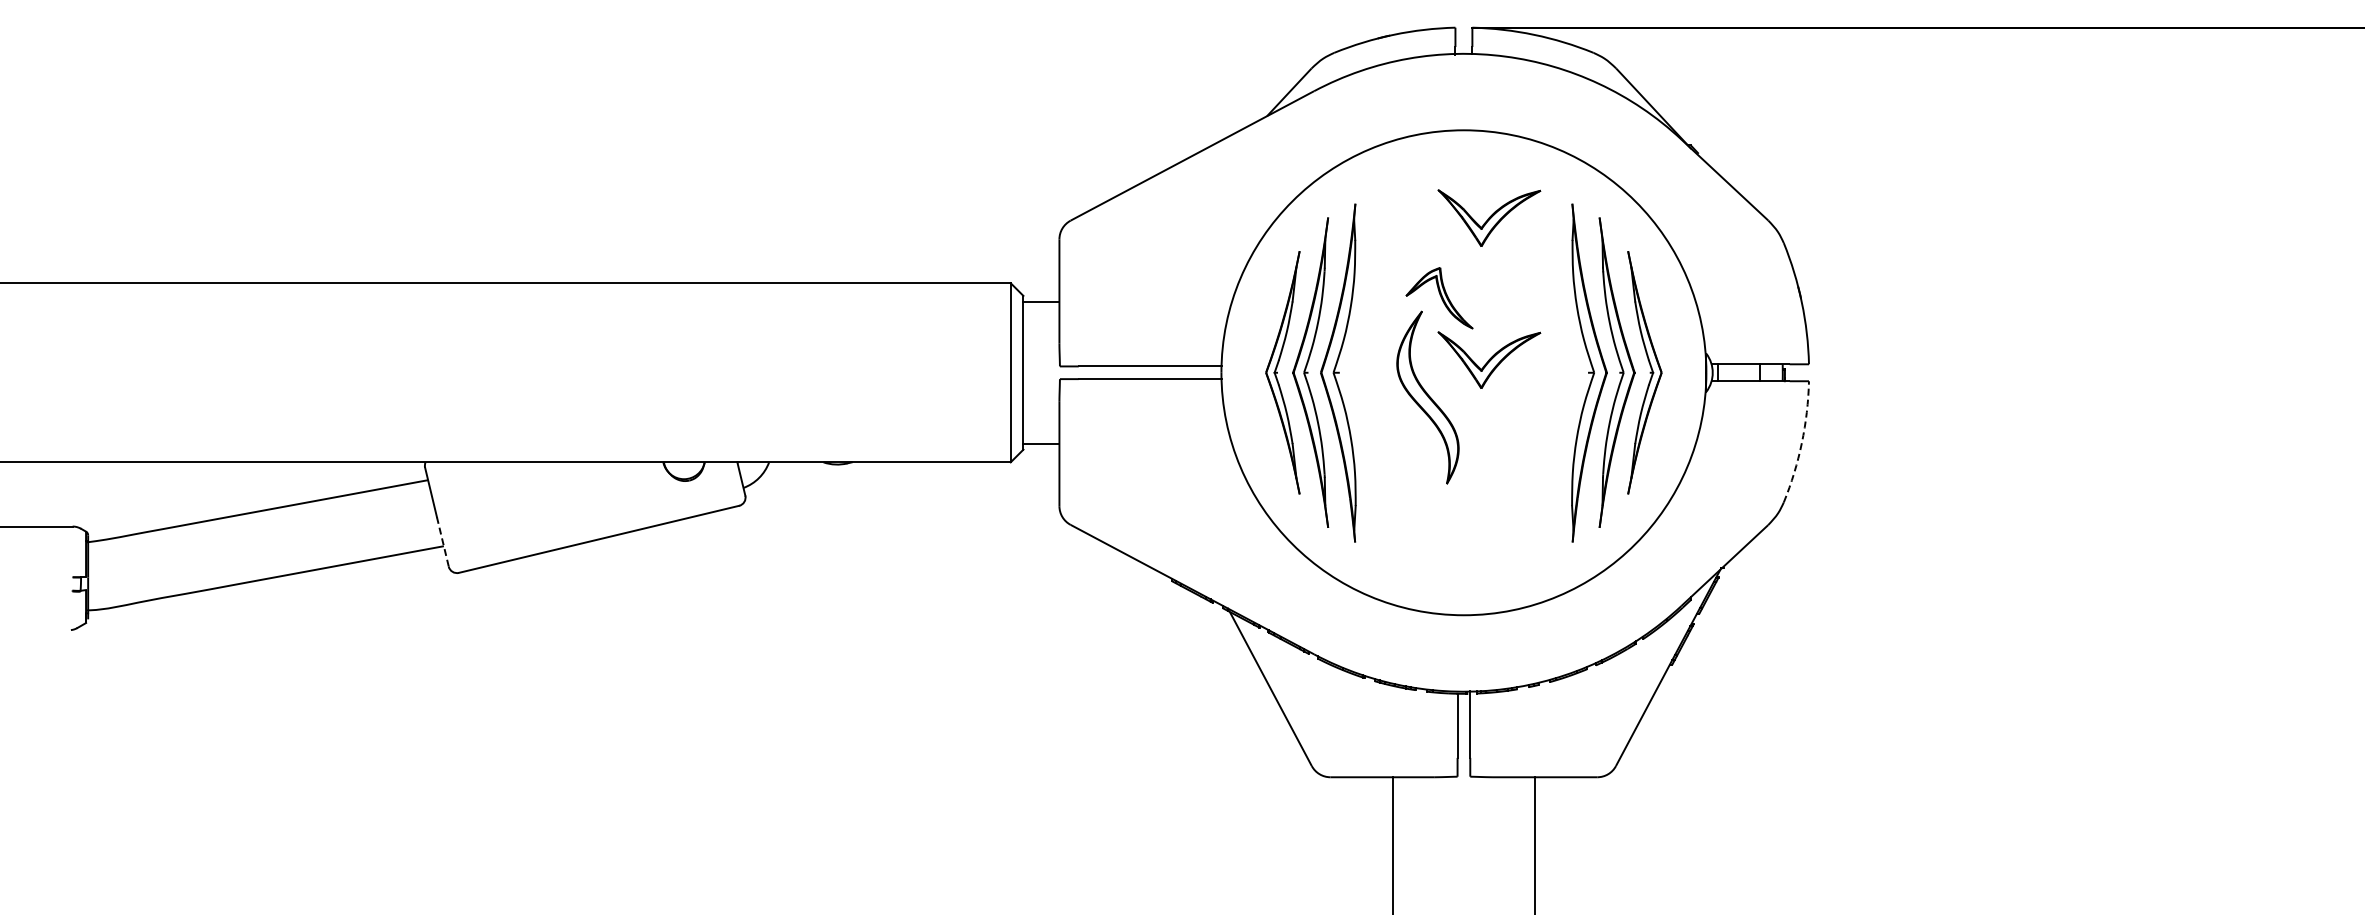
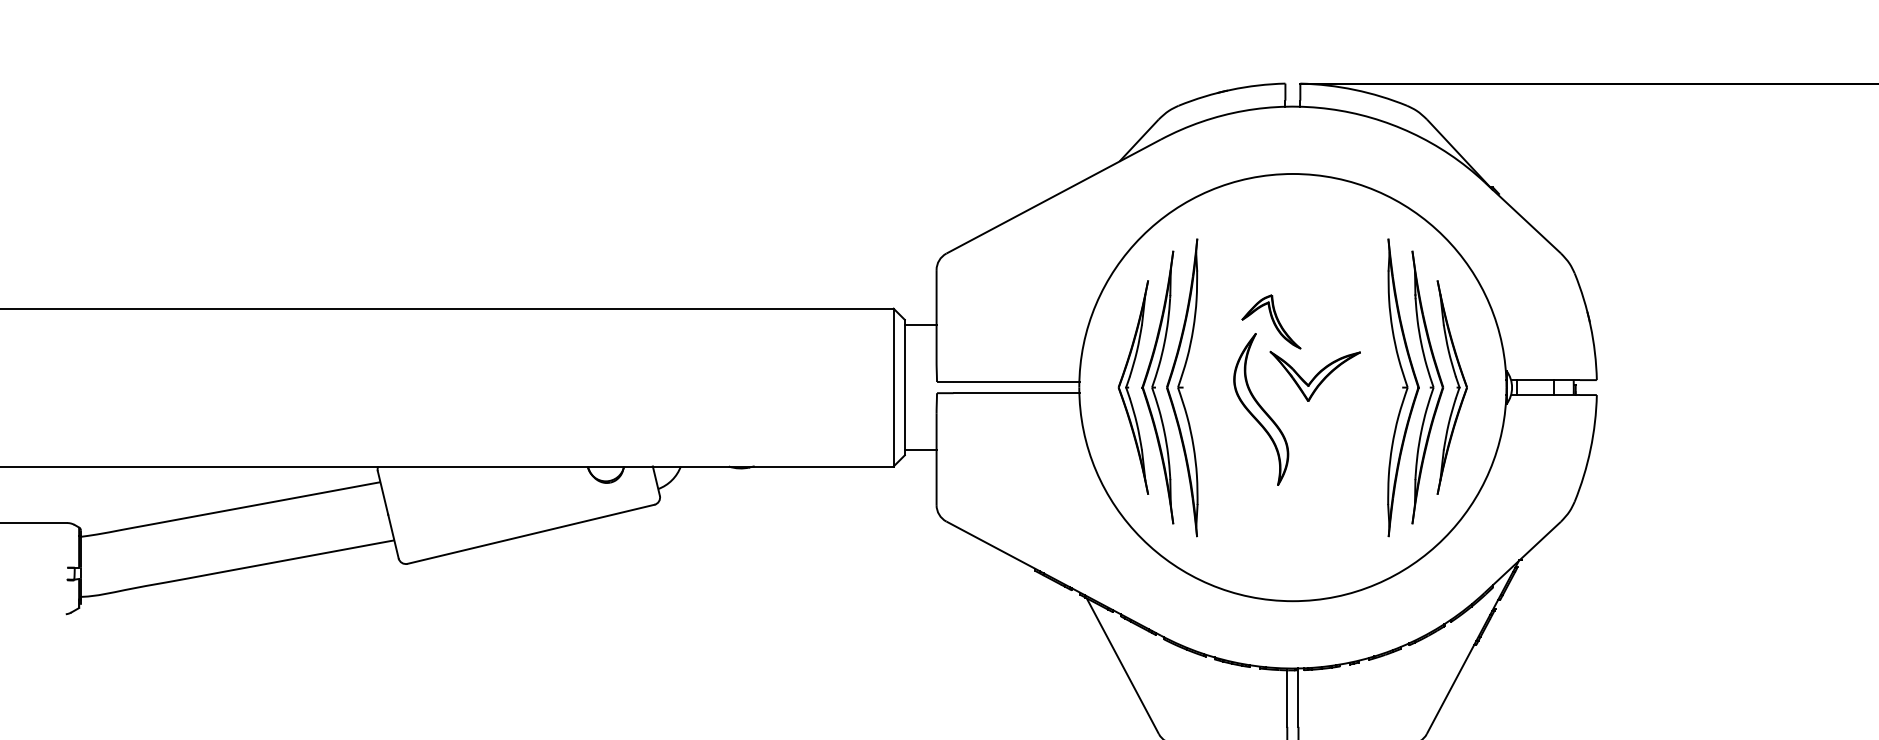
part: (1489, 217) -> (1315, 250), removed
arc: (1801, 442) -> (1590, 449), dashed -> solid
line: (442, 541) -> (393, 536), dashed -> solid

